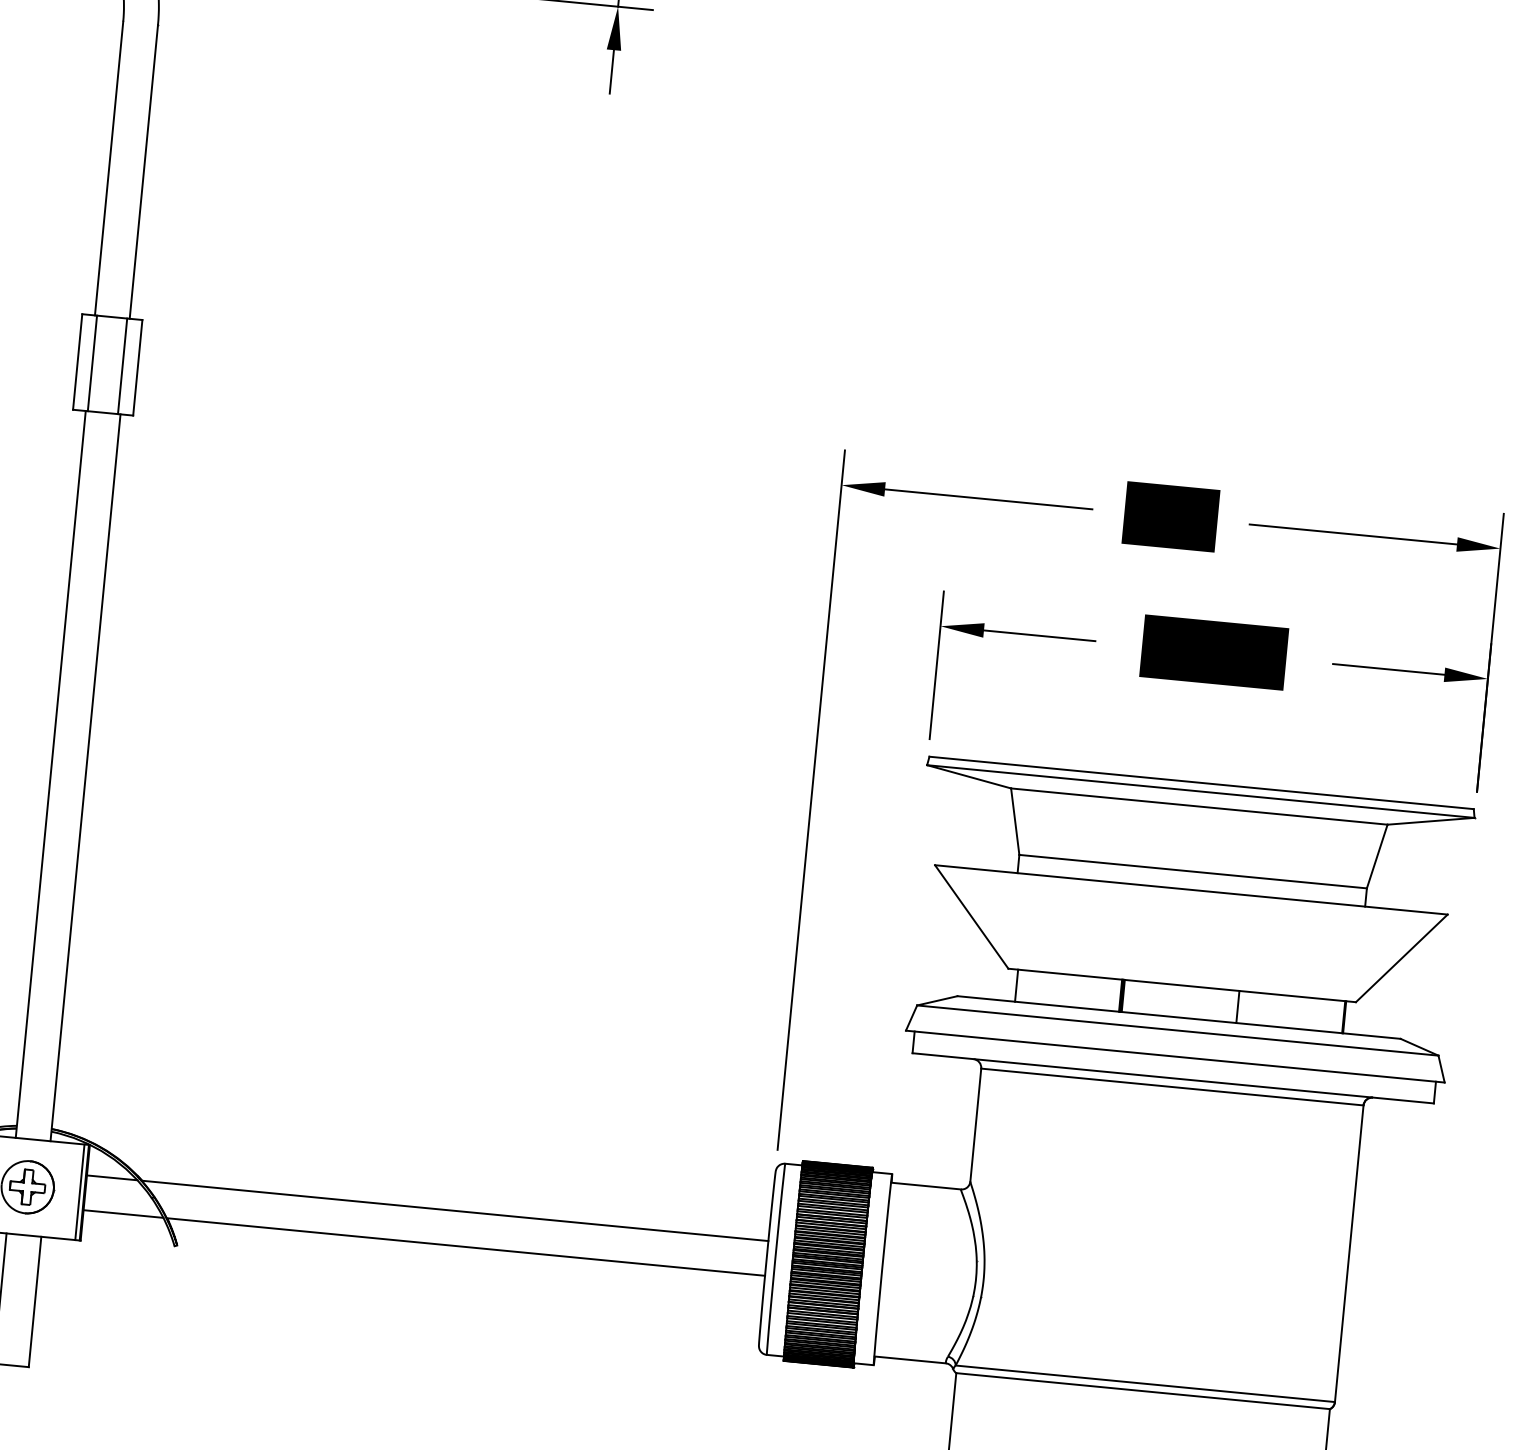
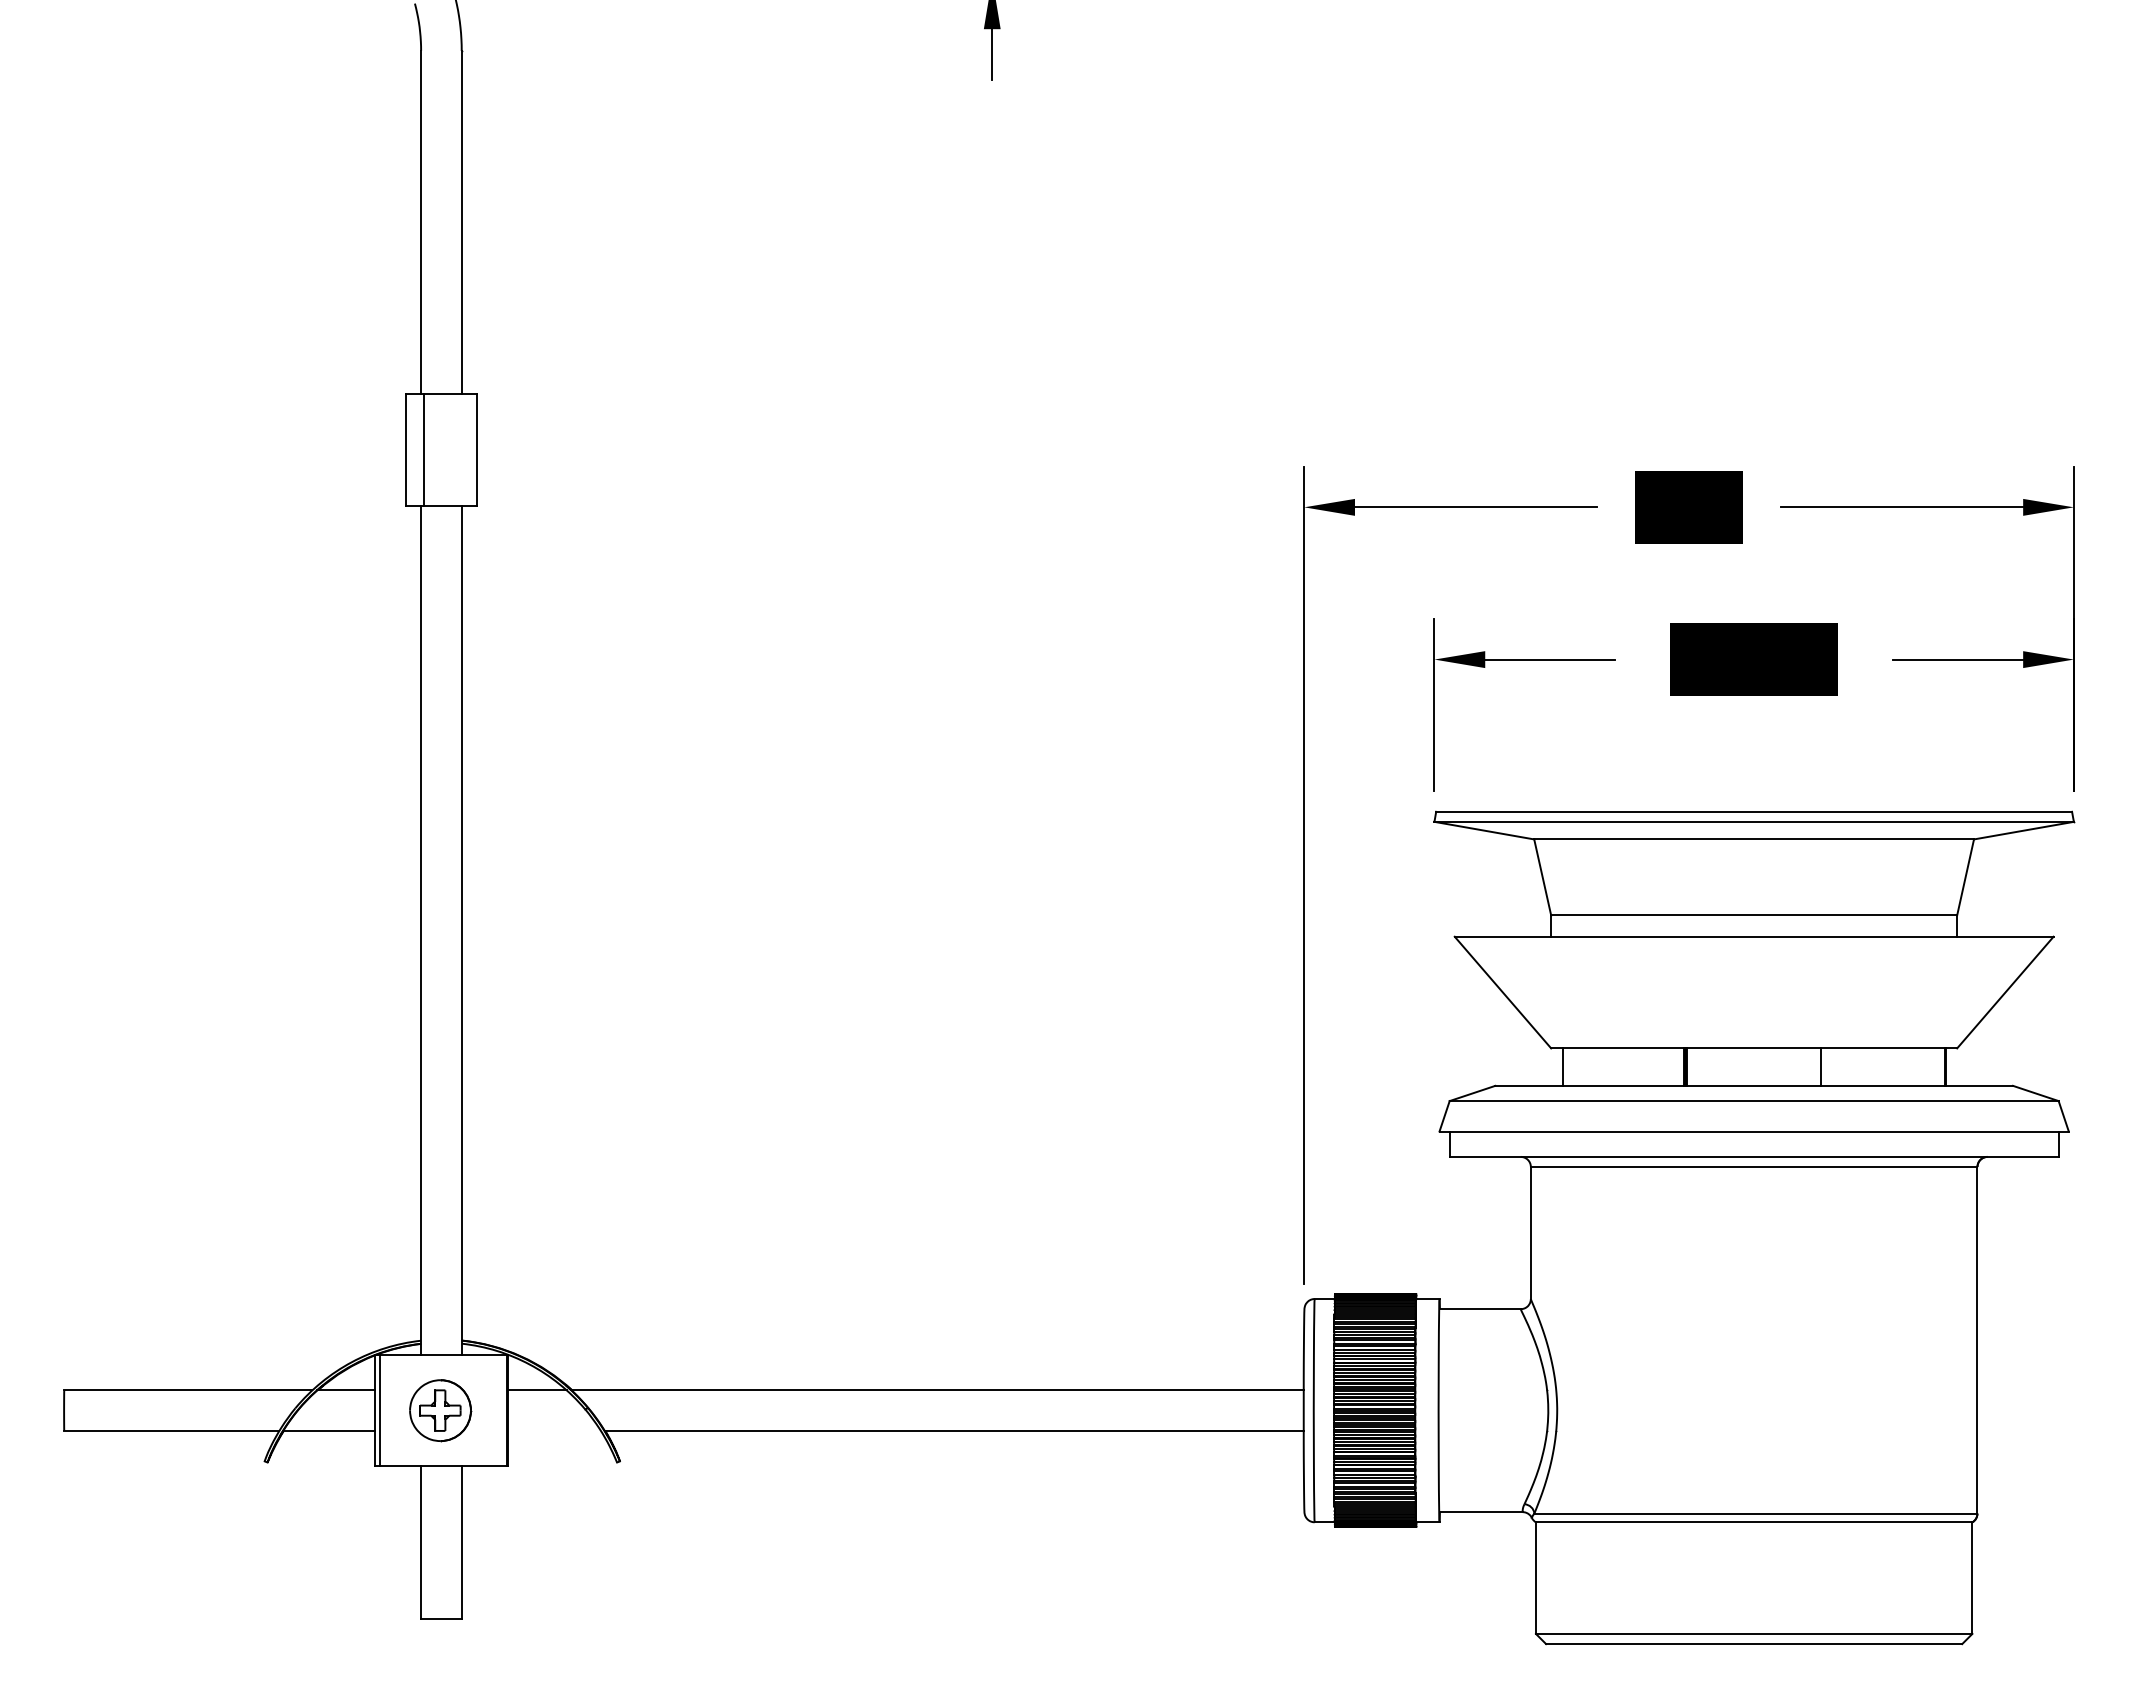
line: (122, 365) -> (458, 449), removed
line: (79, 1192) -> (501, 1410), removed
line: (122, 1213) -> (553, 1430), removed

